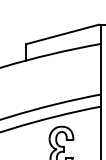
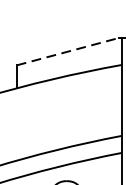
line: (62, 34) -> (67, 51), solid -> dashed

